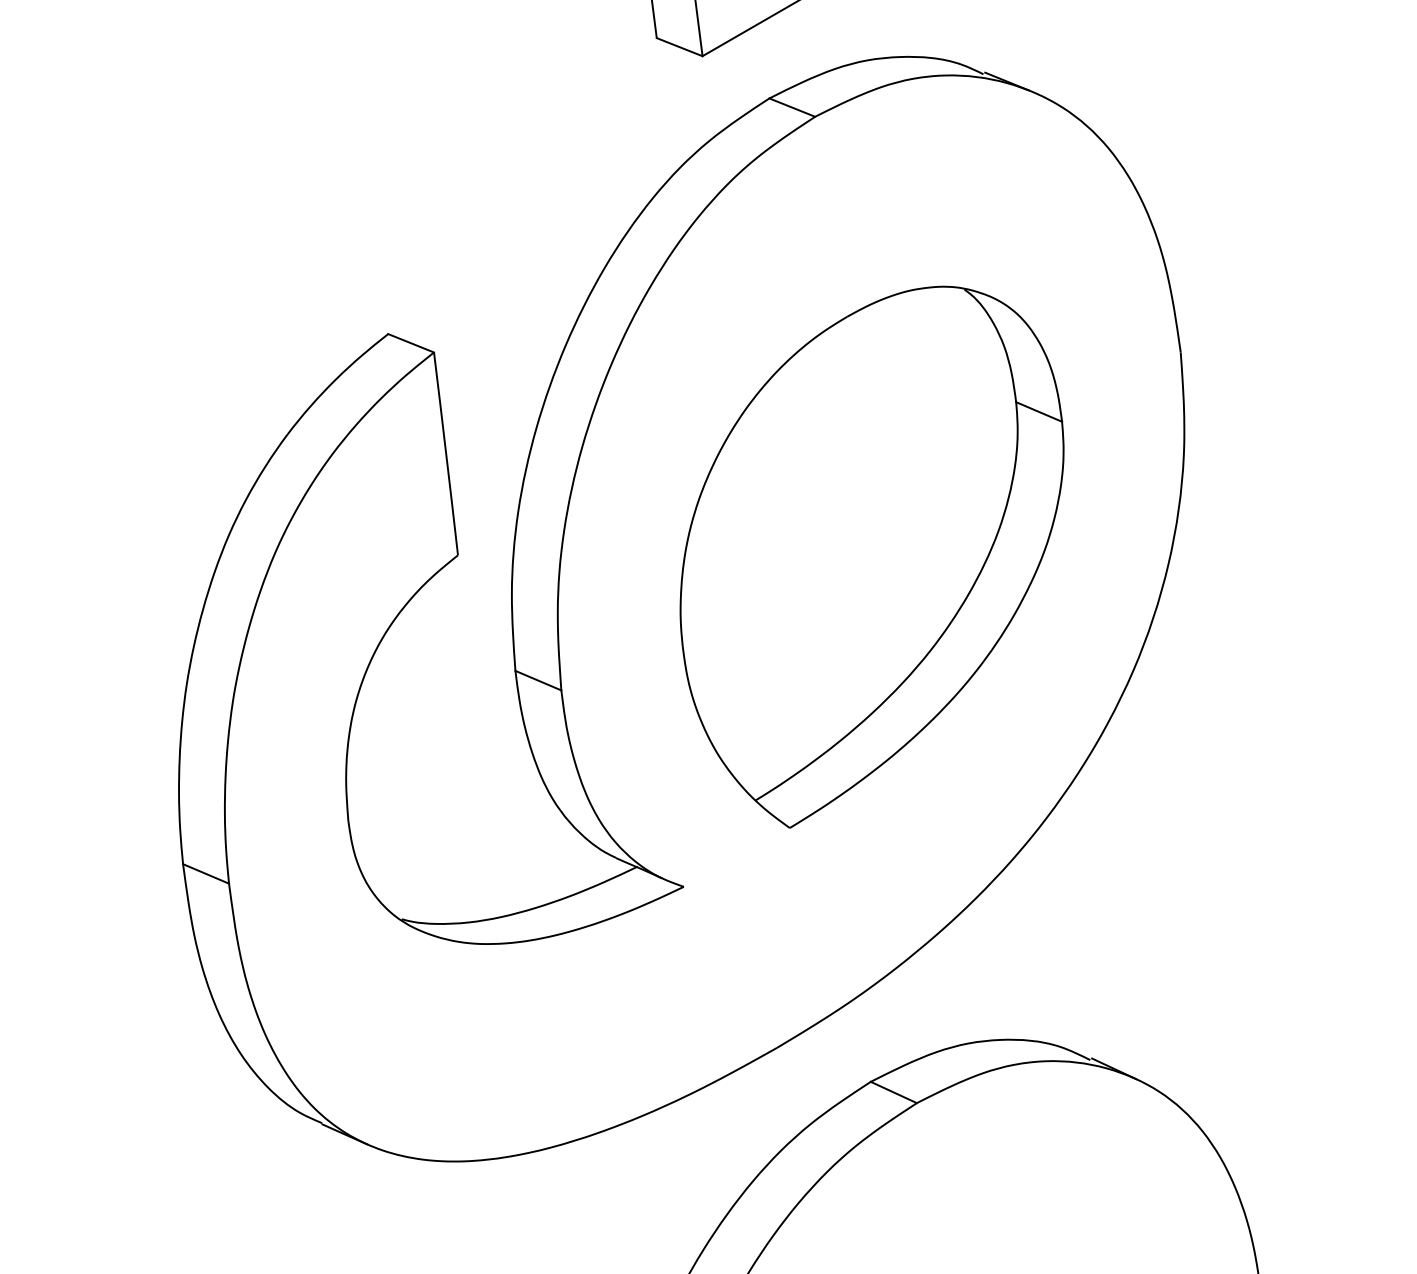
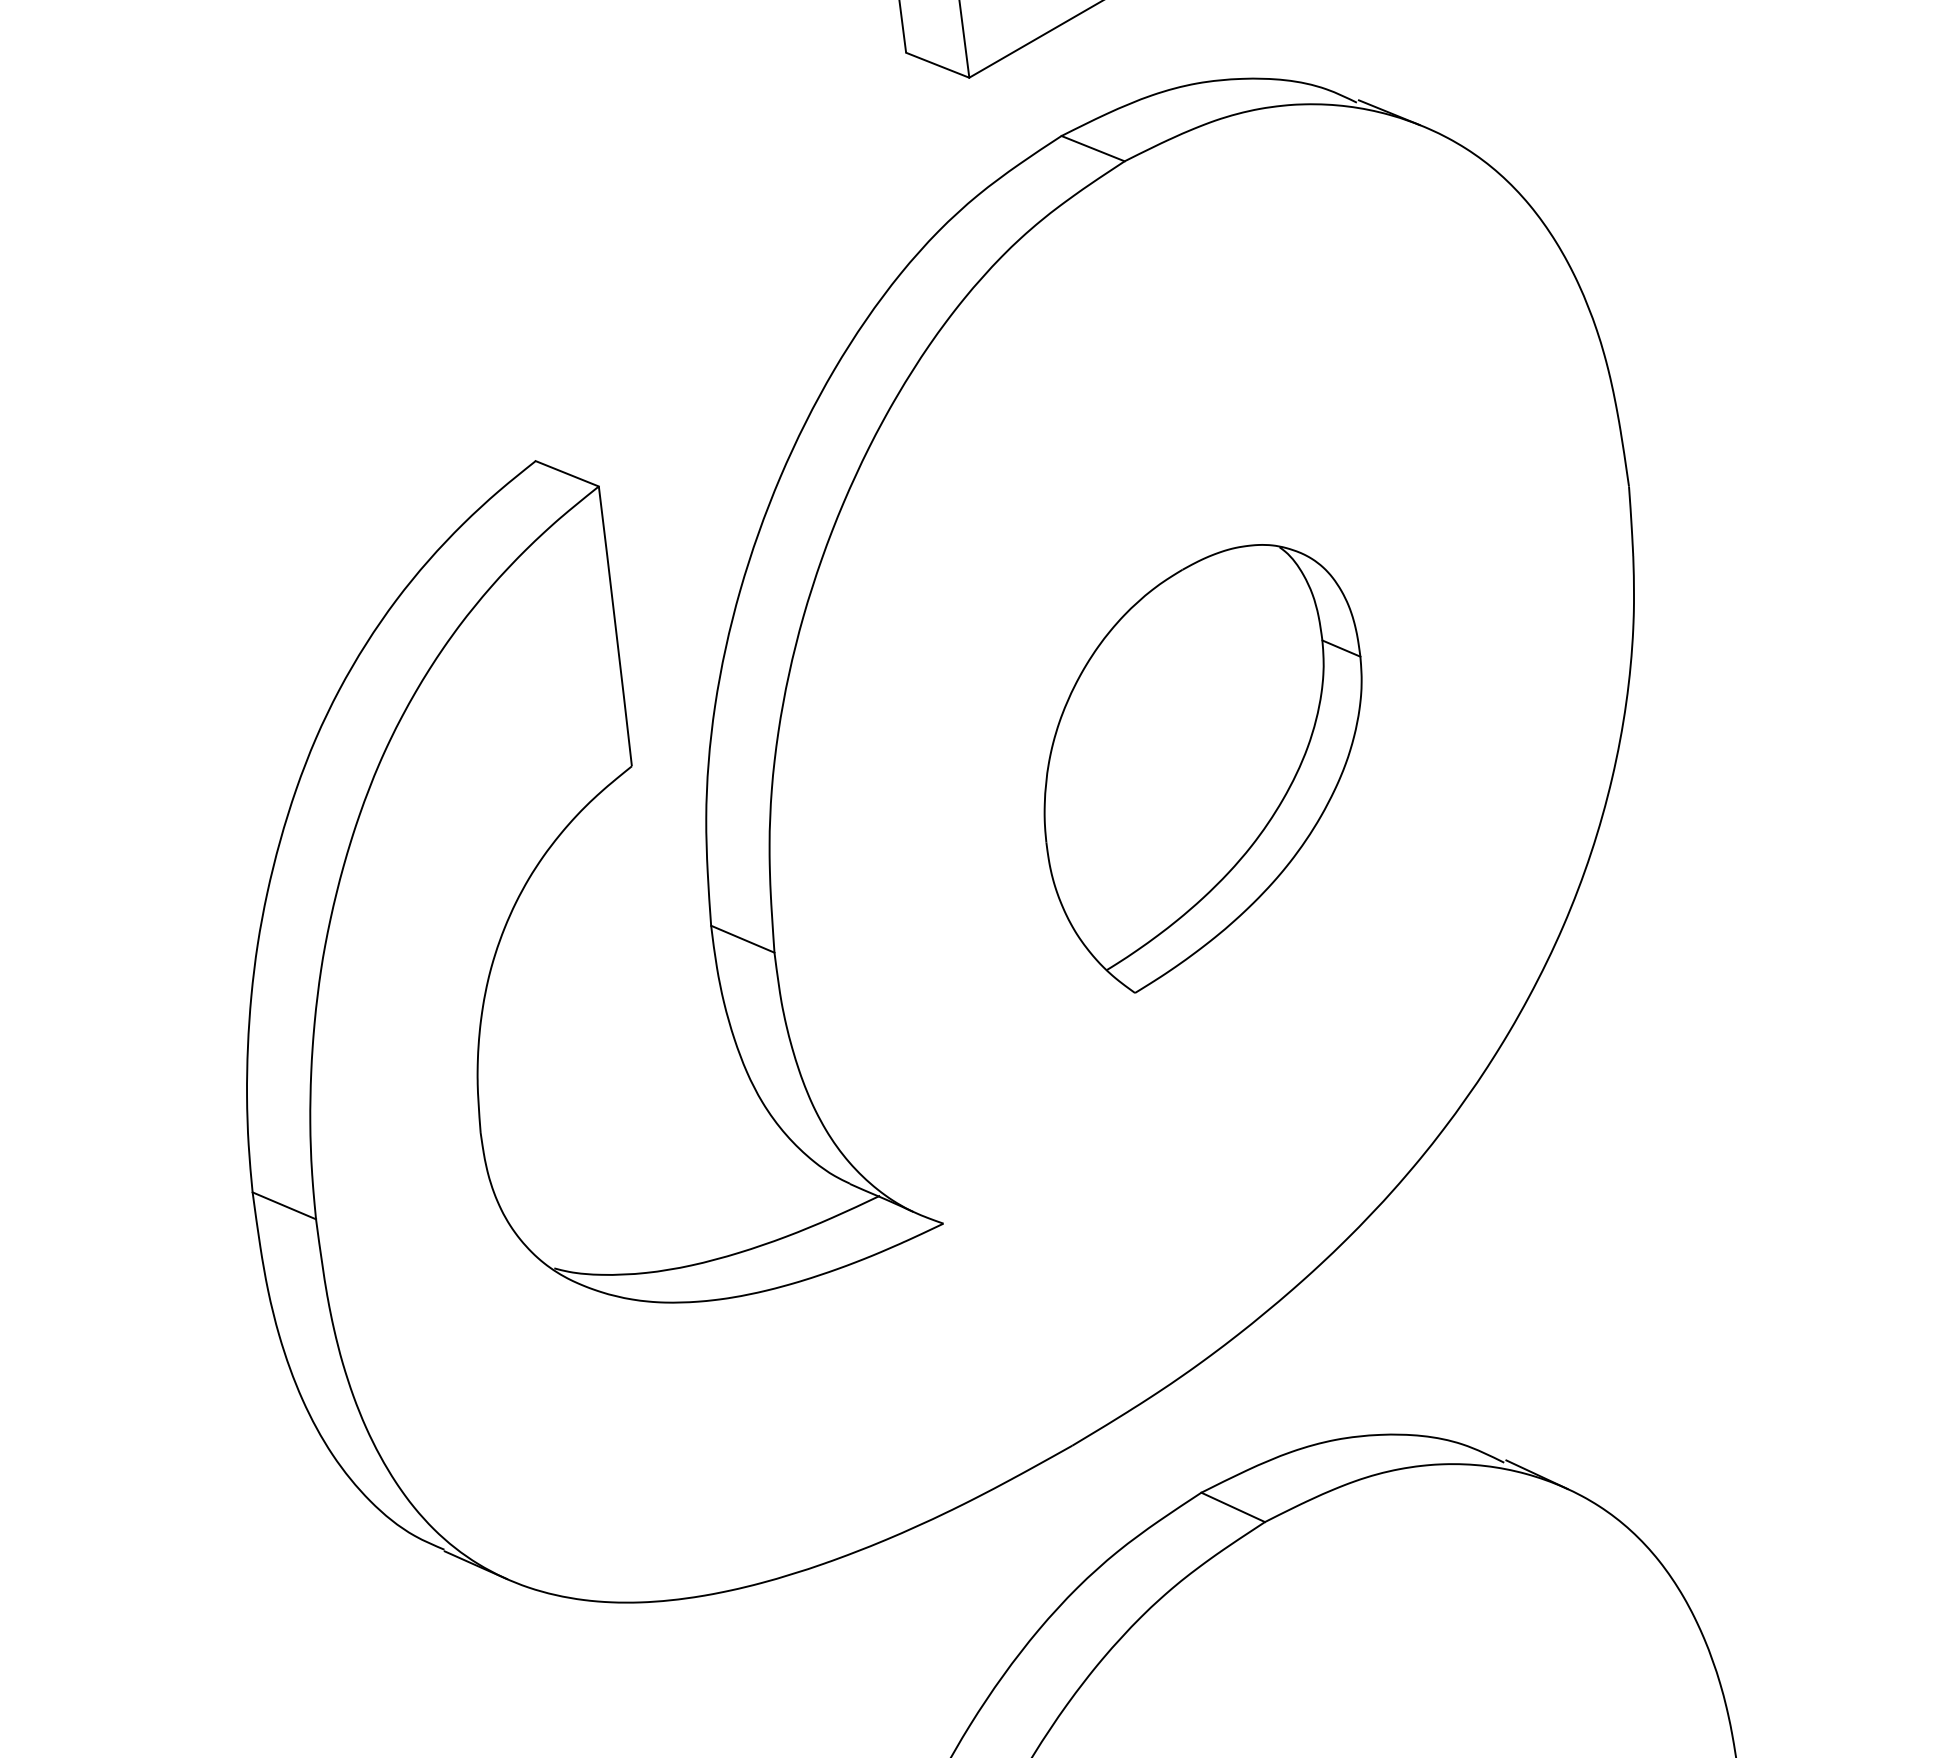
part: (871, 556) -> (1202, 767), size x0.6

